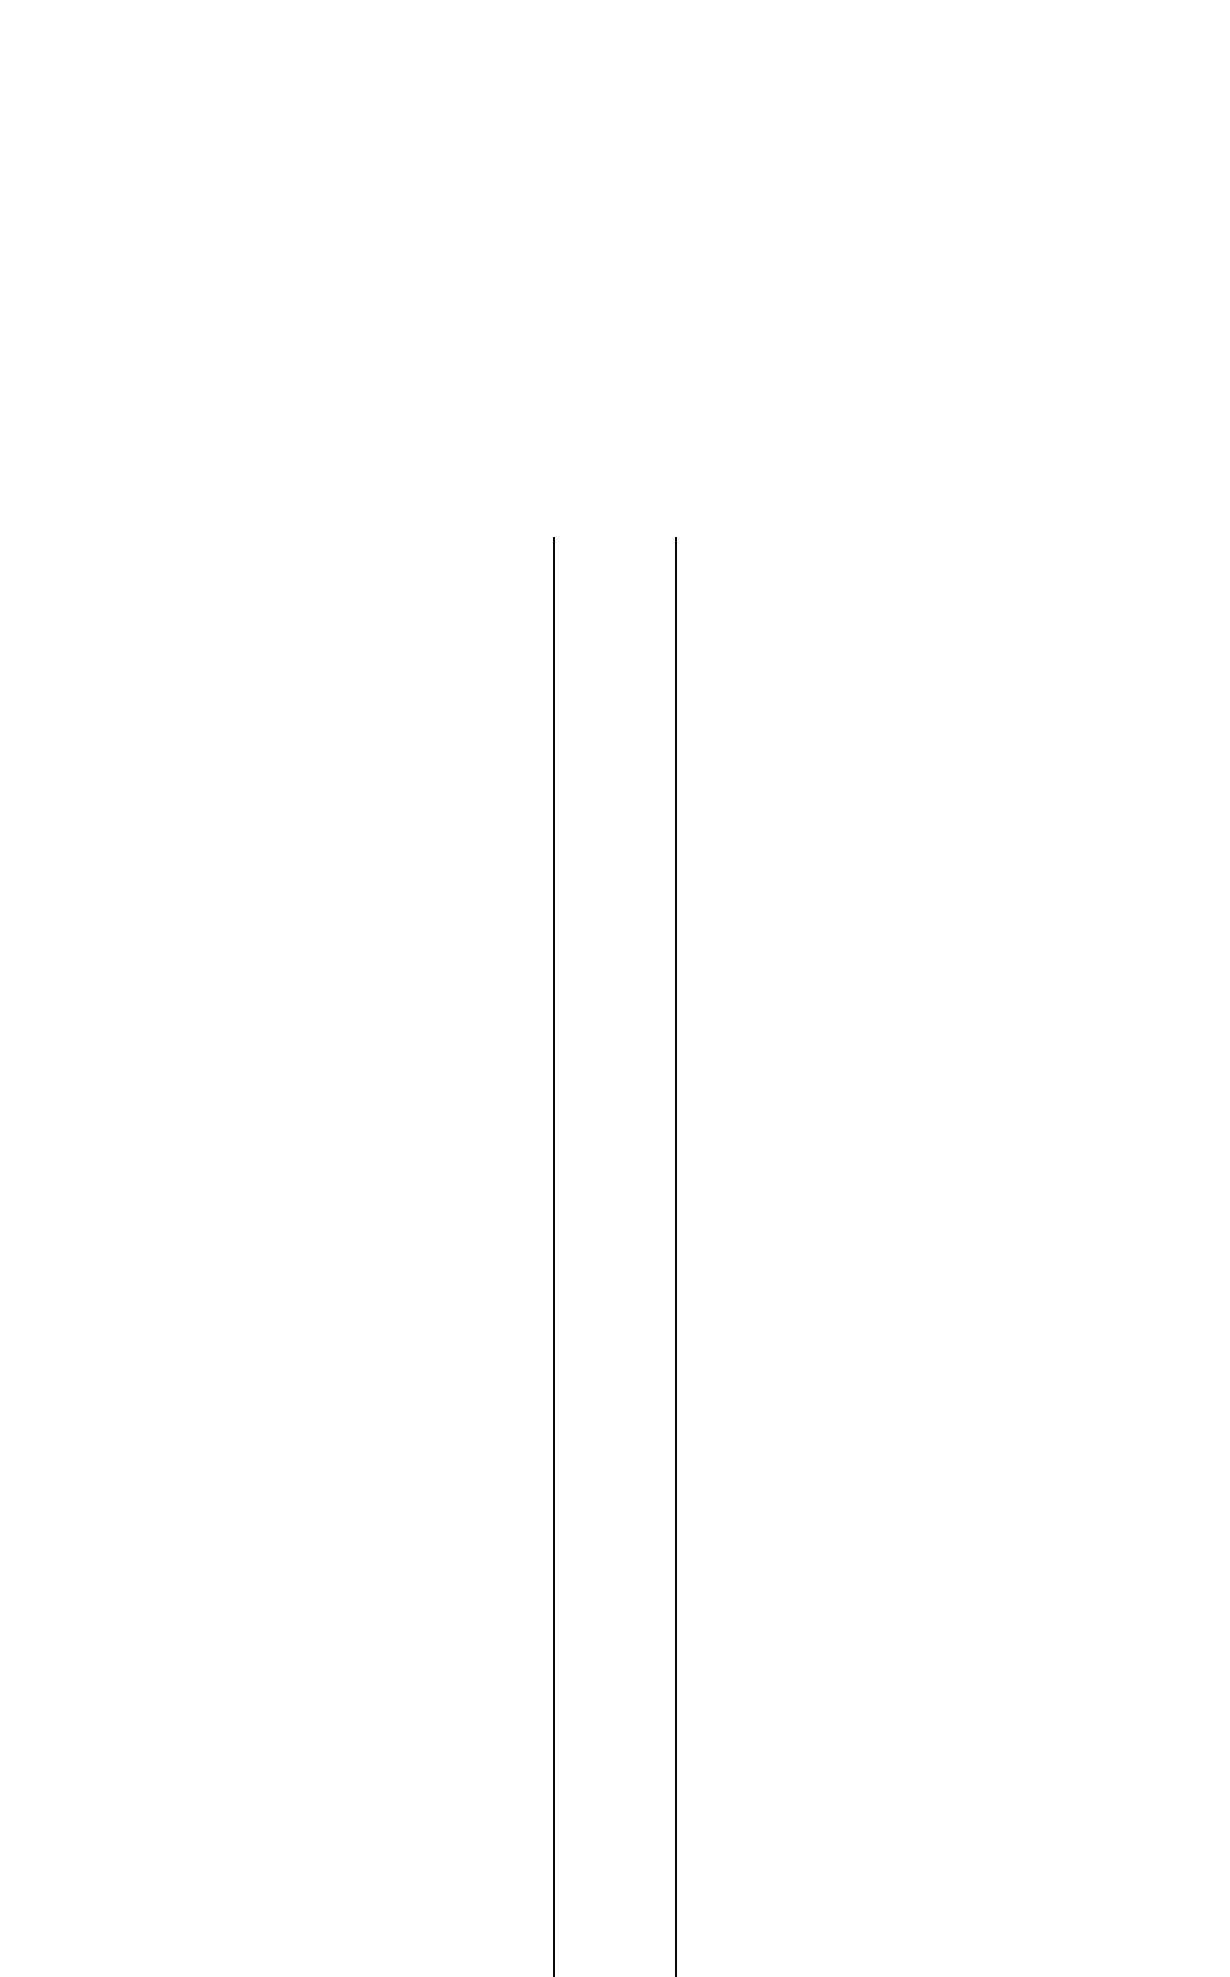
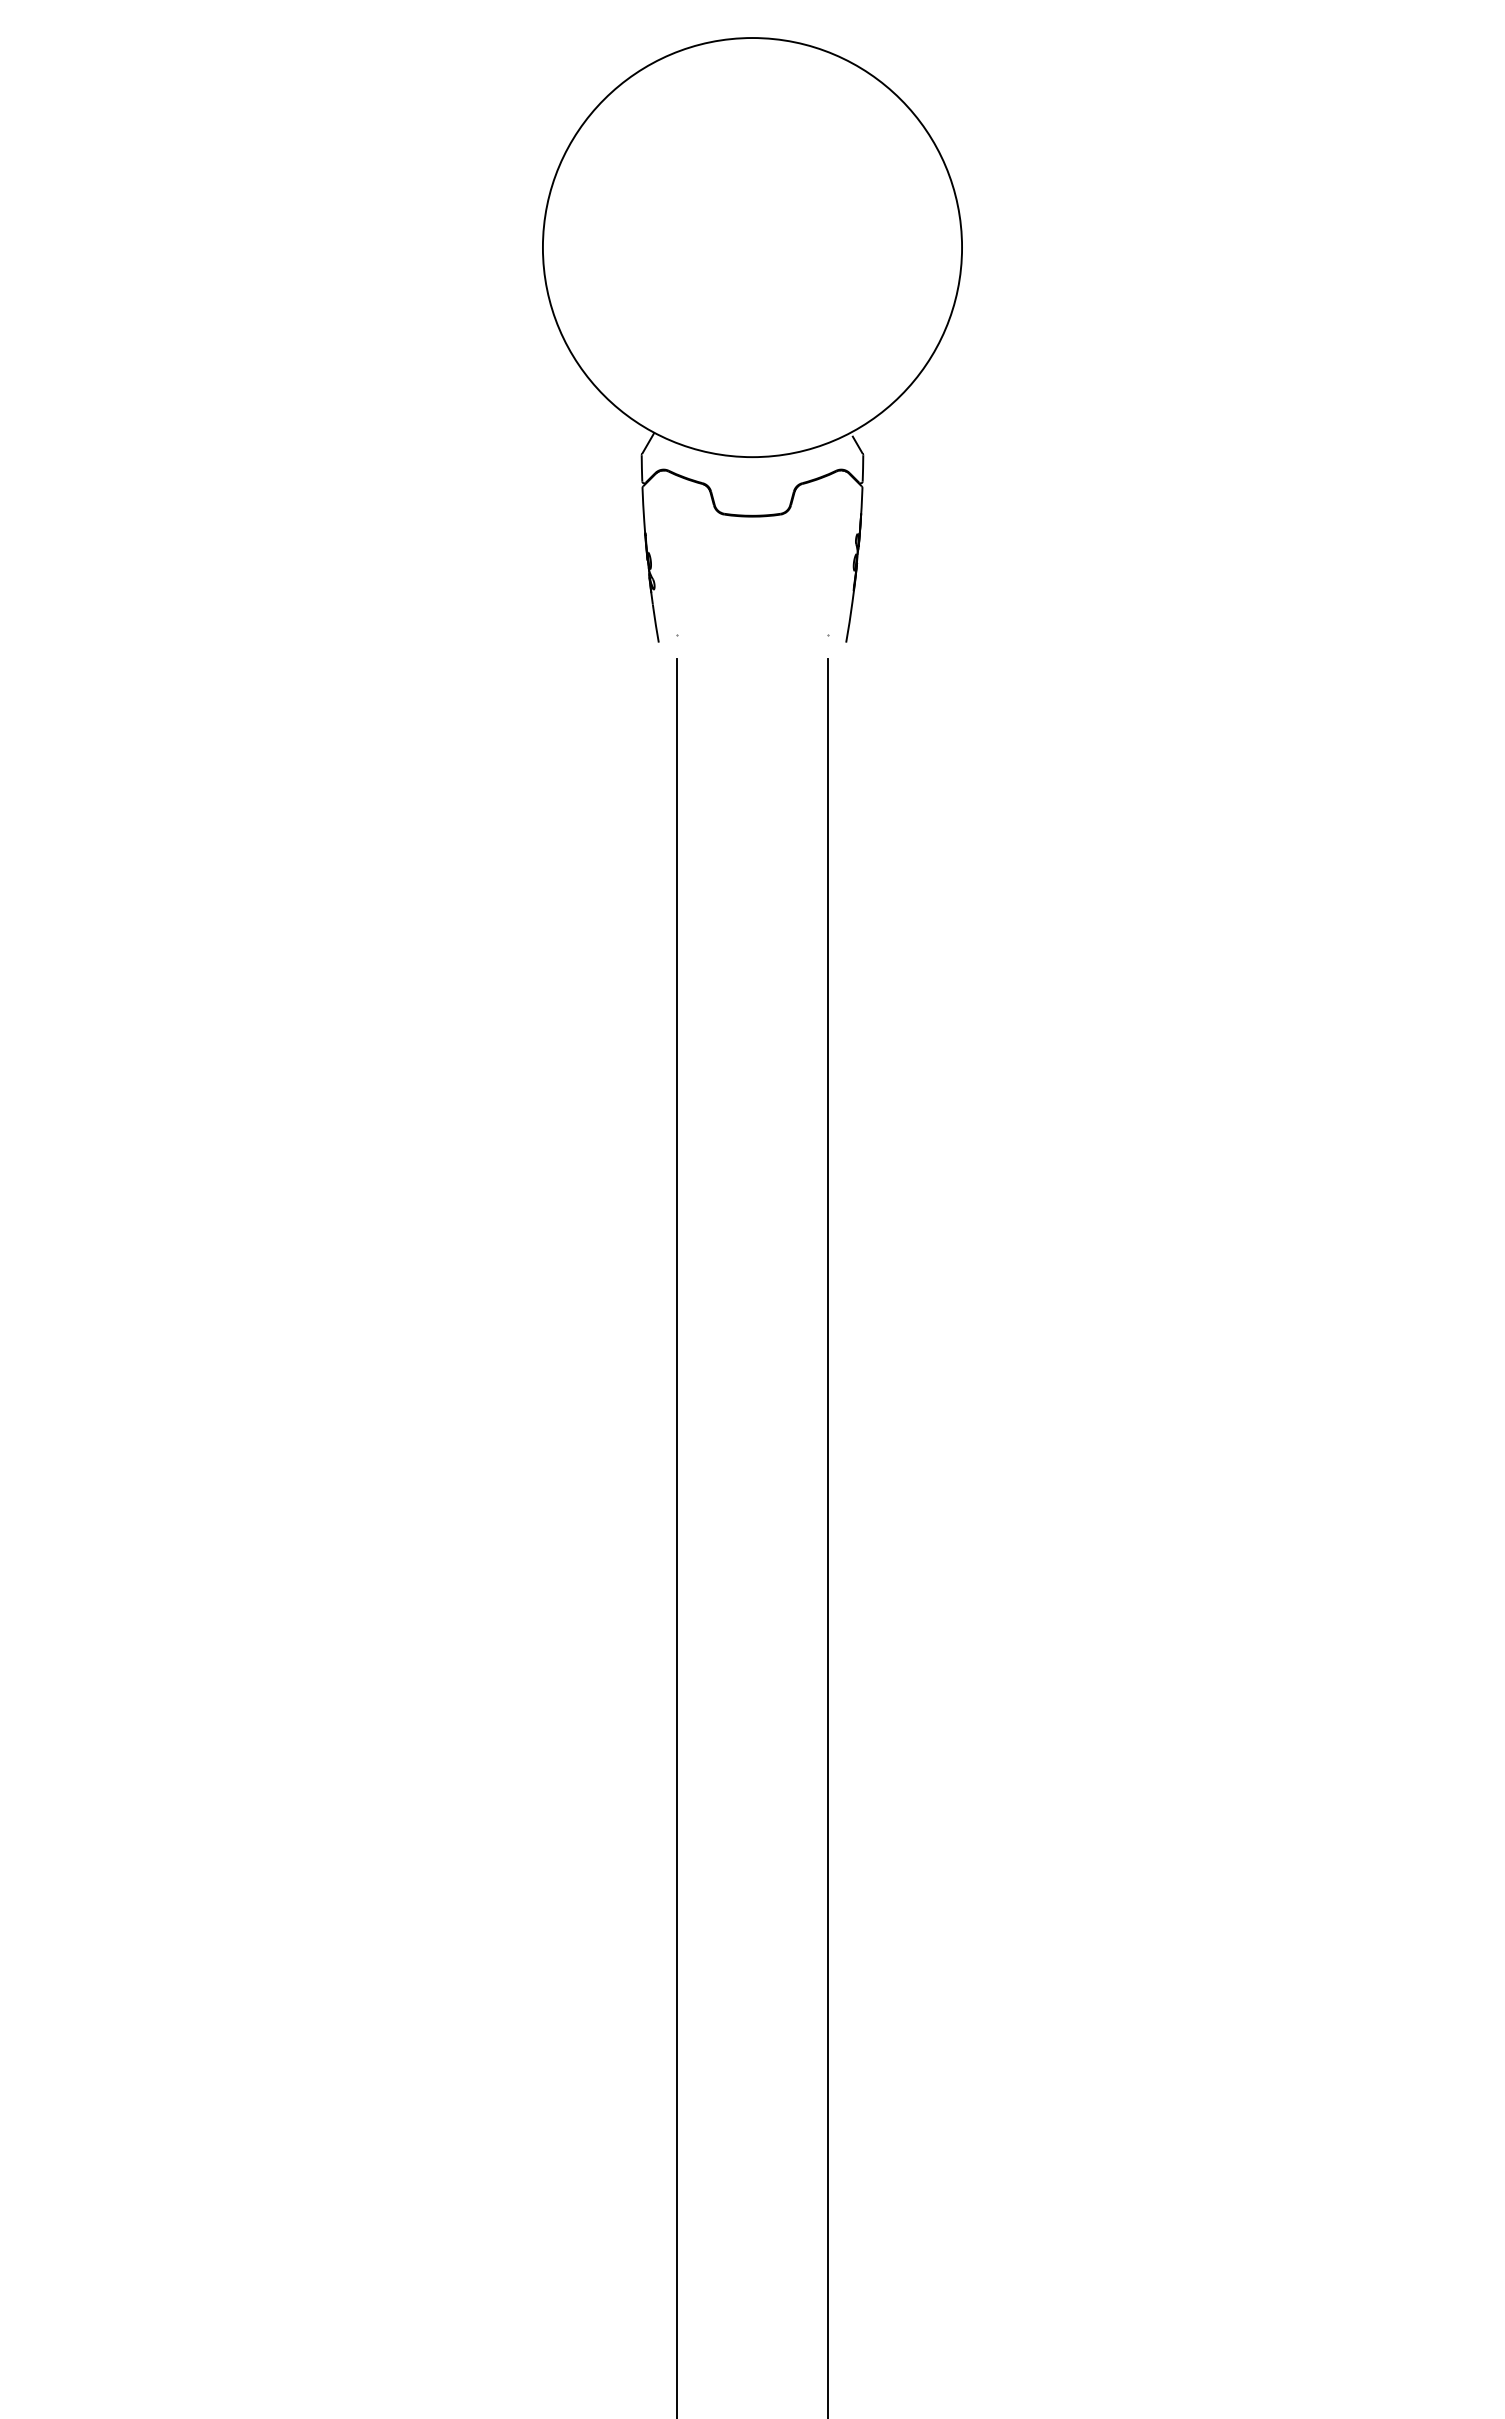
part: (615, 277) -> (752, 339), added

